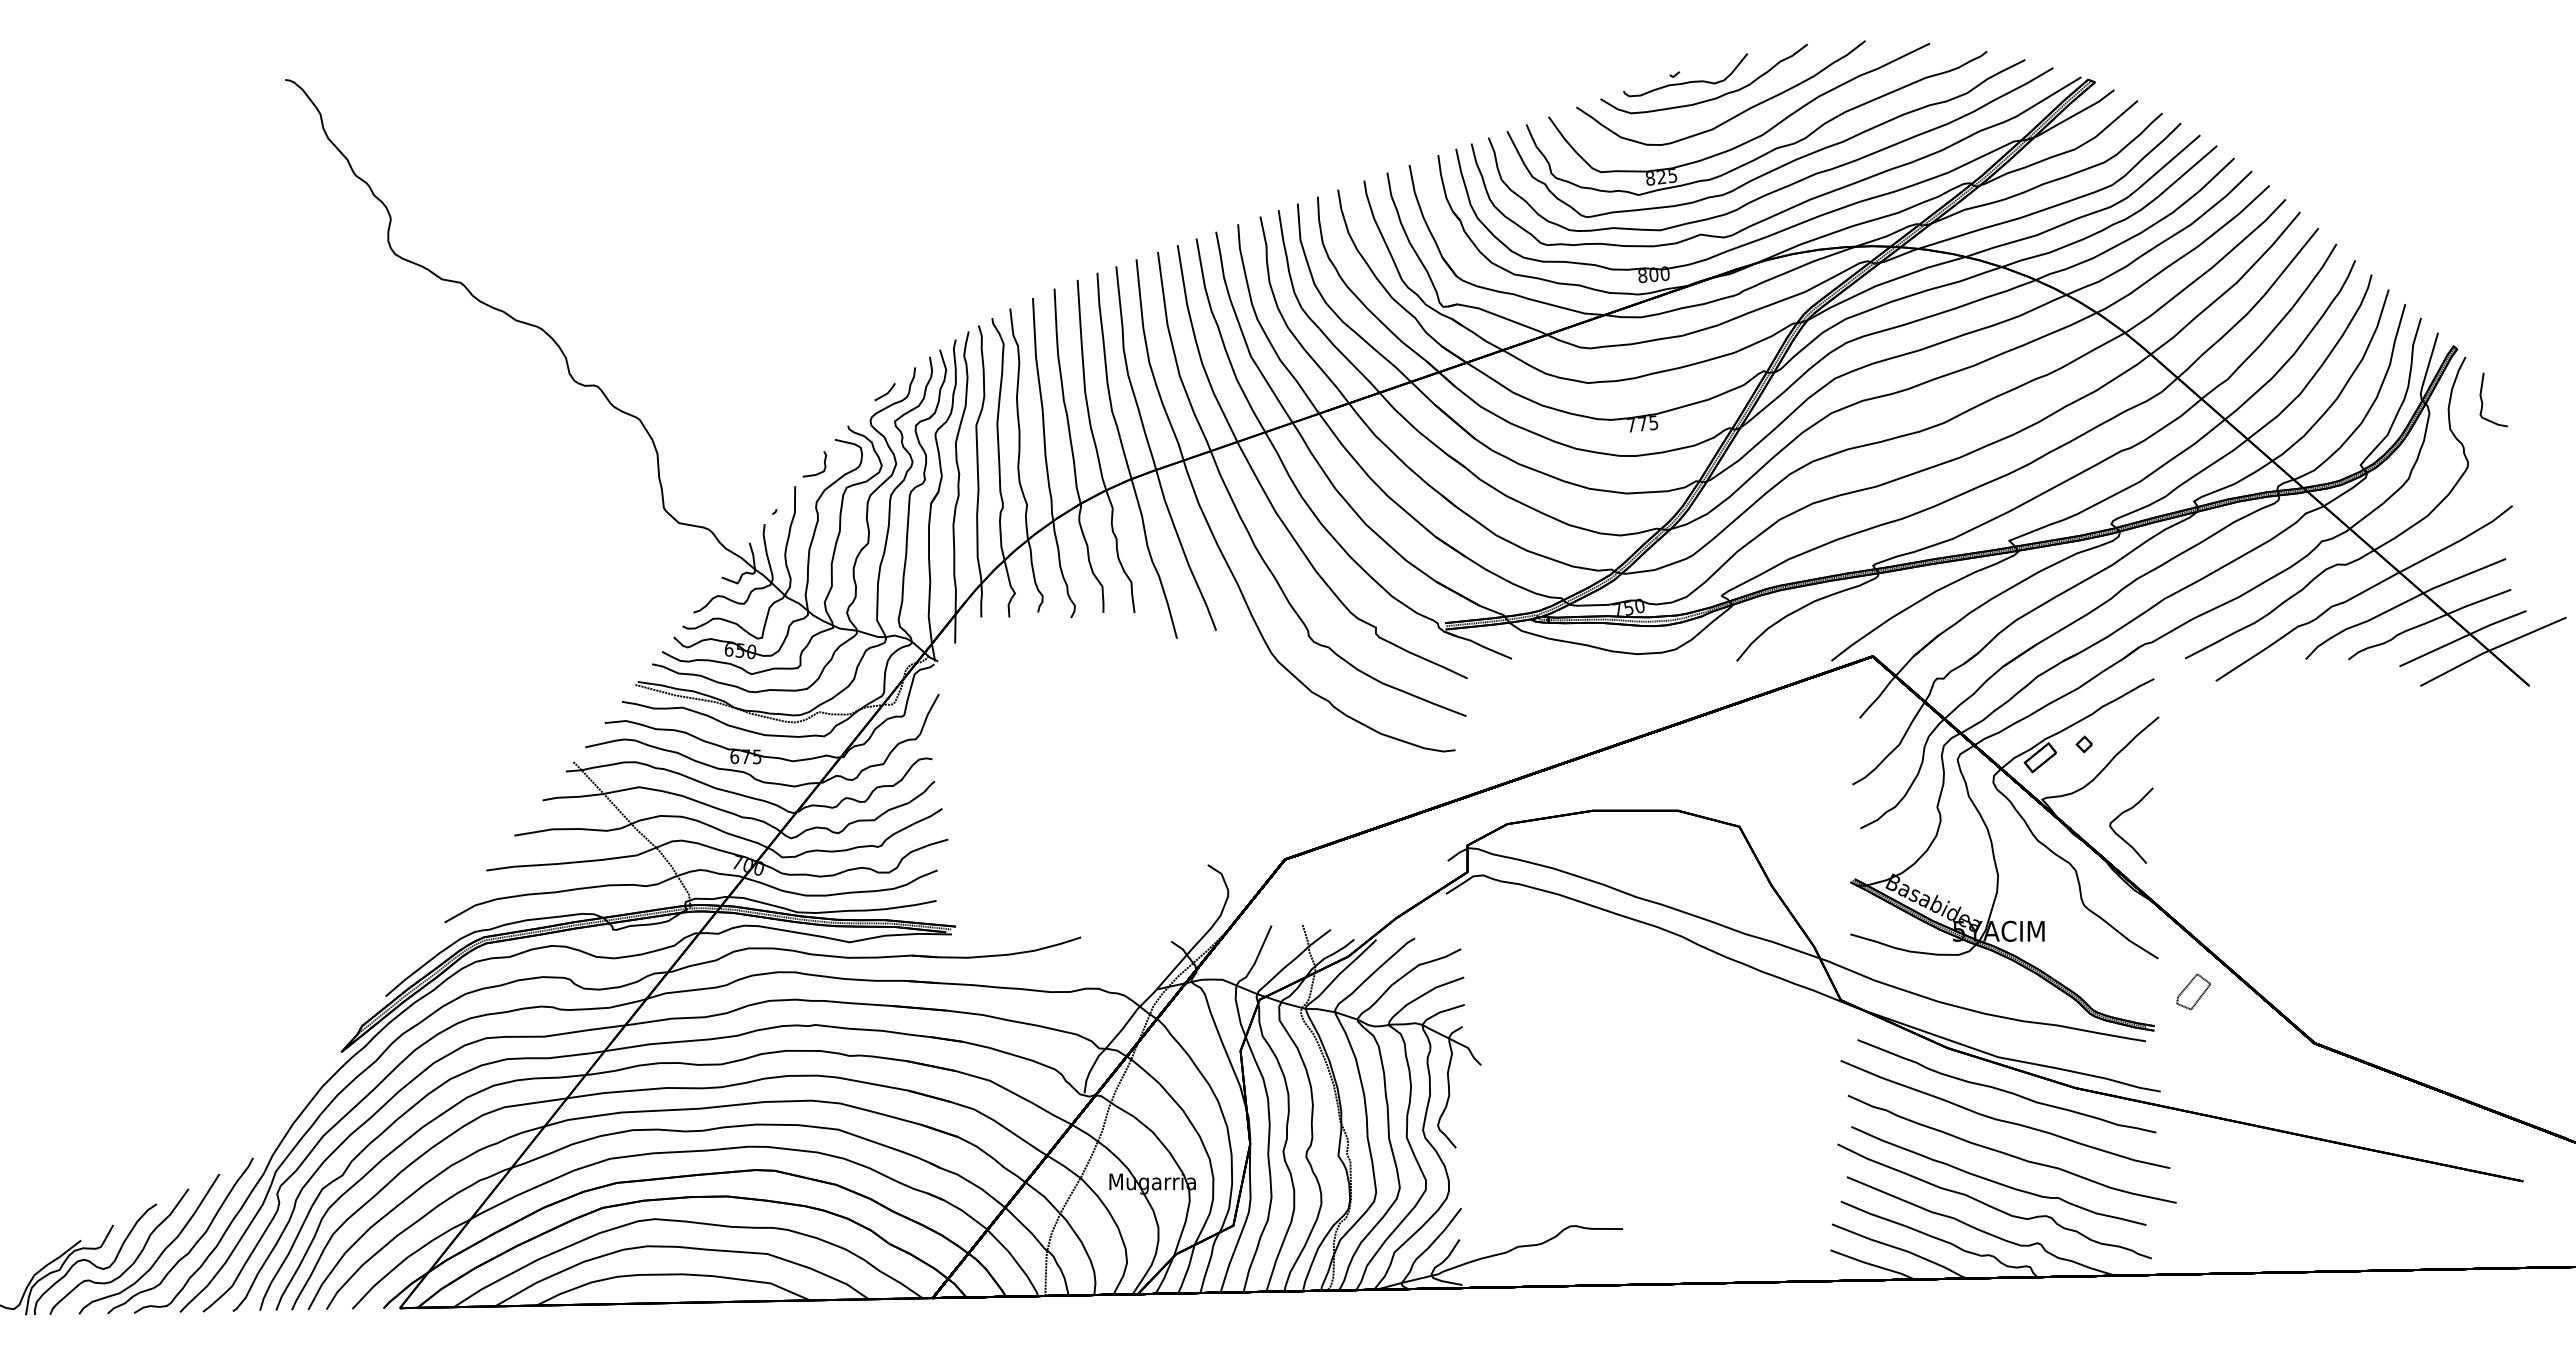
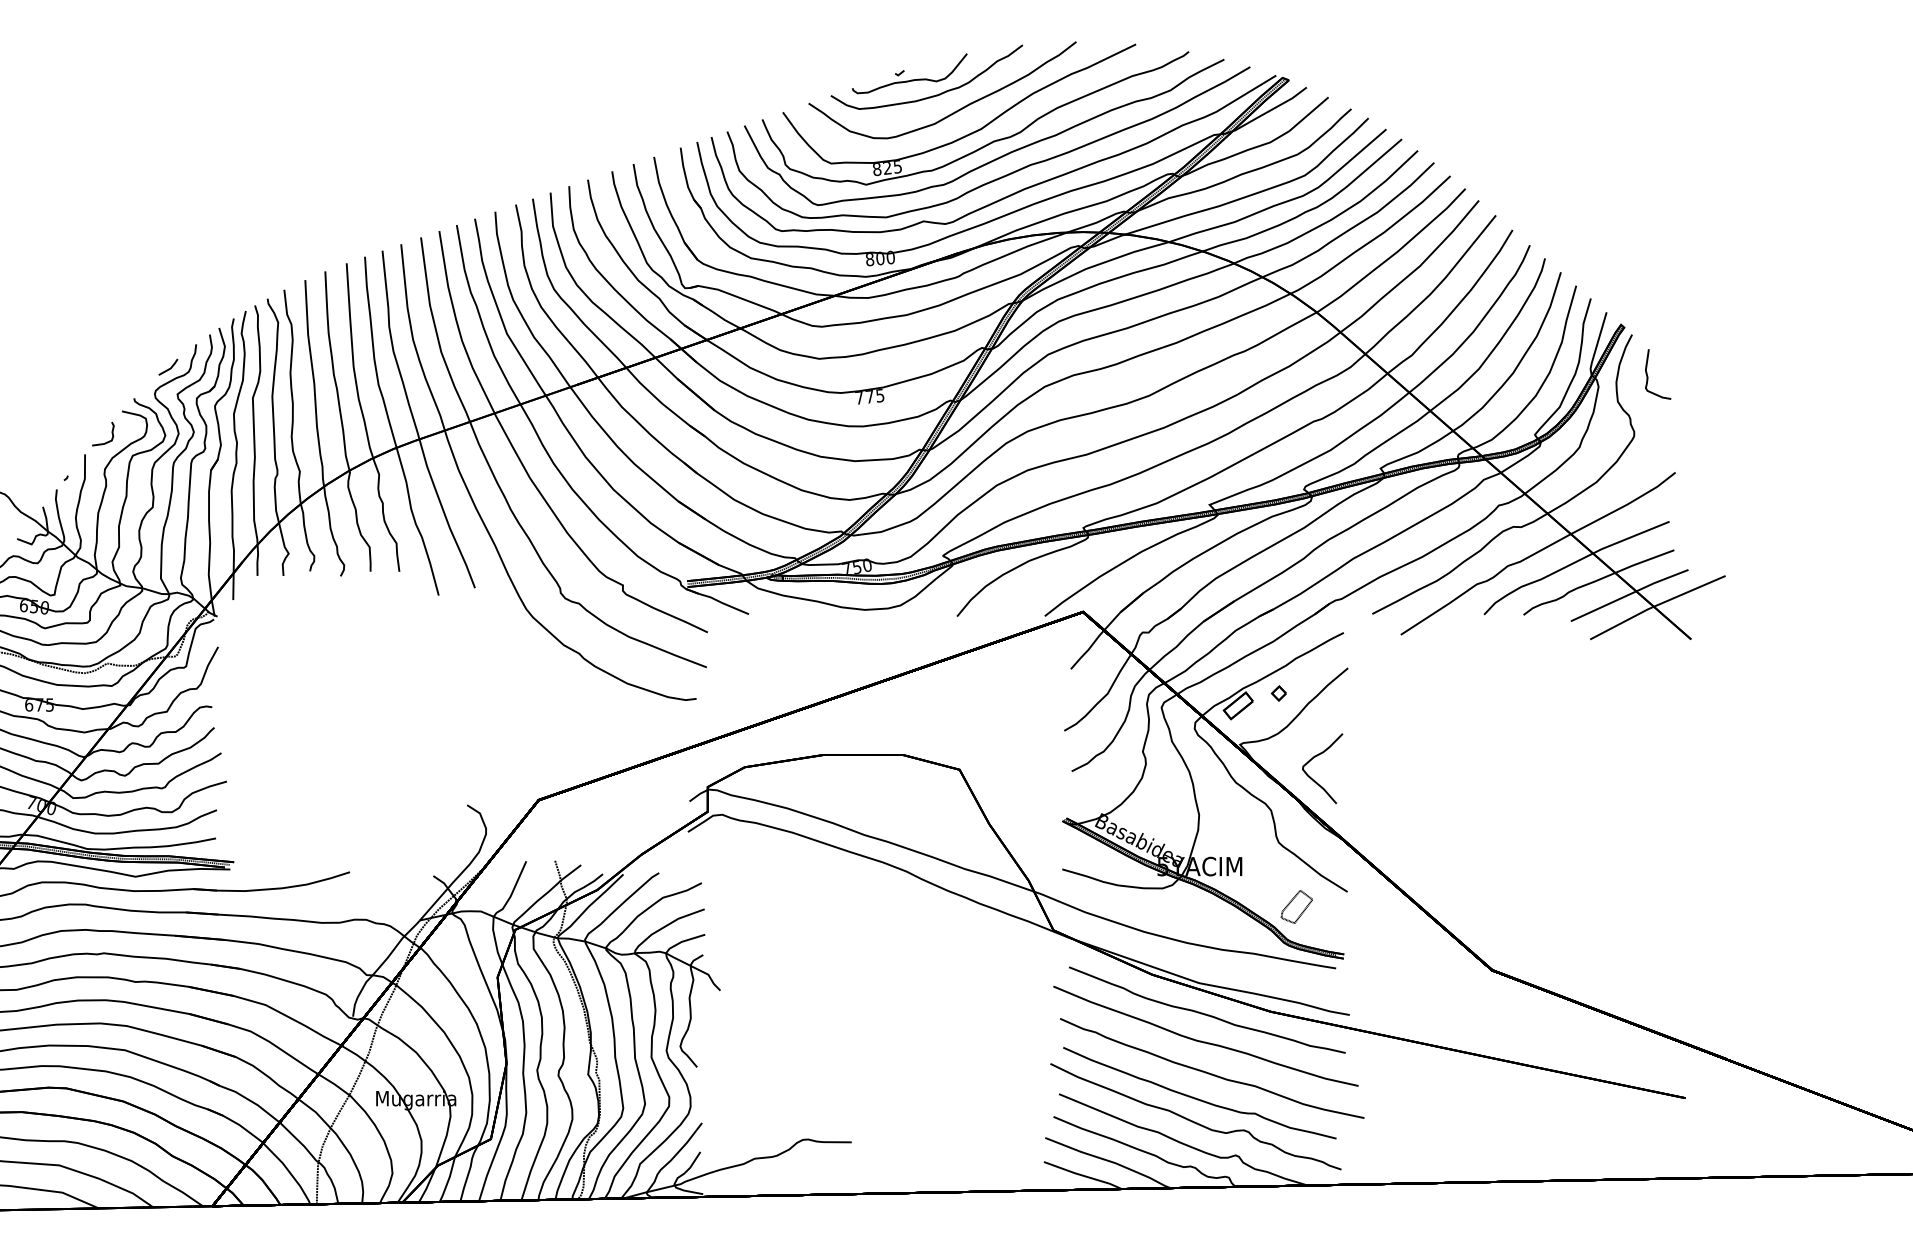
part: (2193, 991) -> (1296, 906), moved

